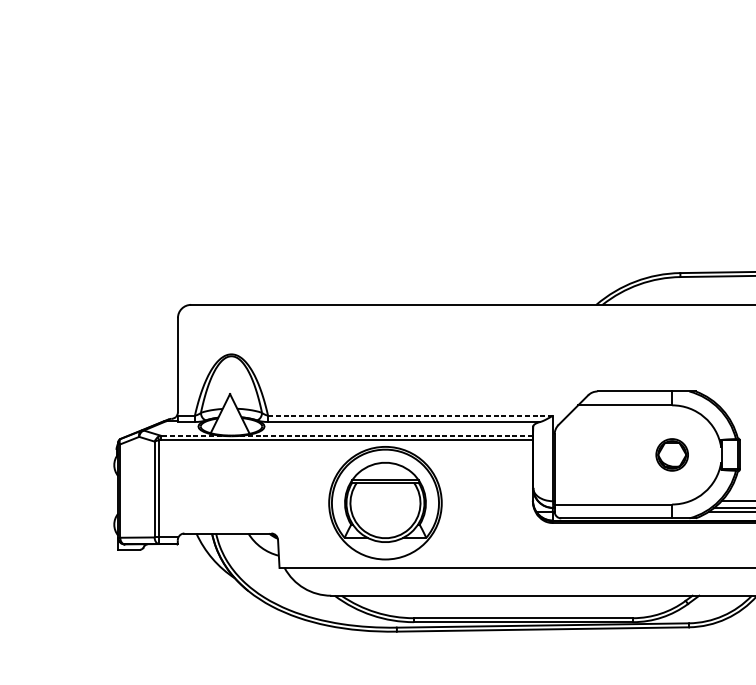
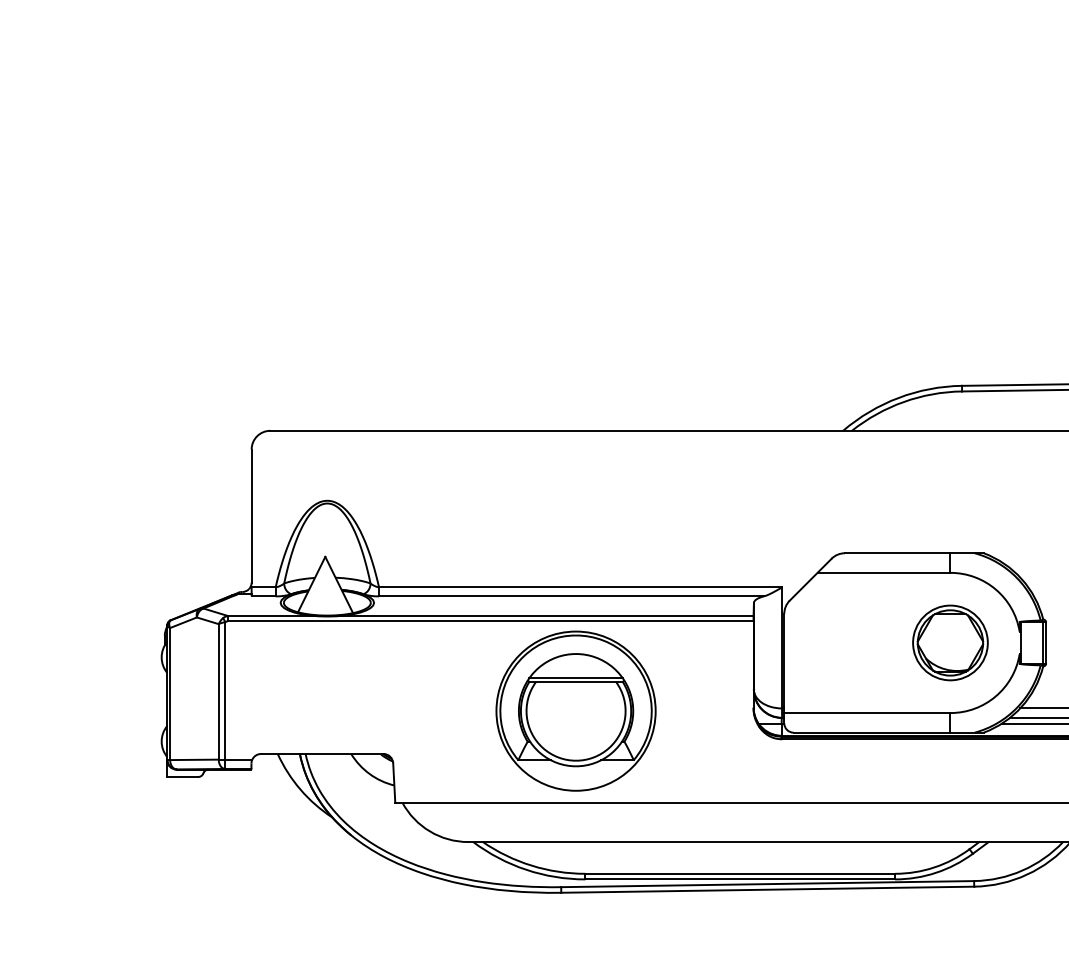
line: (411, 415) -> (581, 587), dashed -> solid
line: (346, 436) -> (490, 616), dashed -> solid
part: (672, 454) -> (950, 642), size x1.67
part: (385, 502) -> (575, 710), moved

